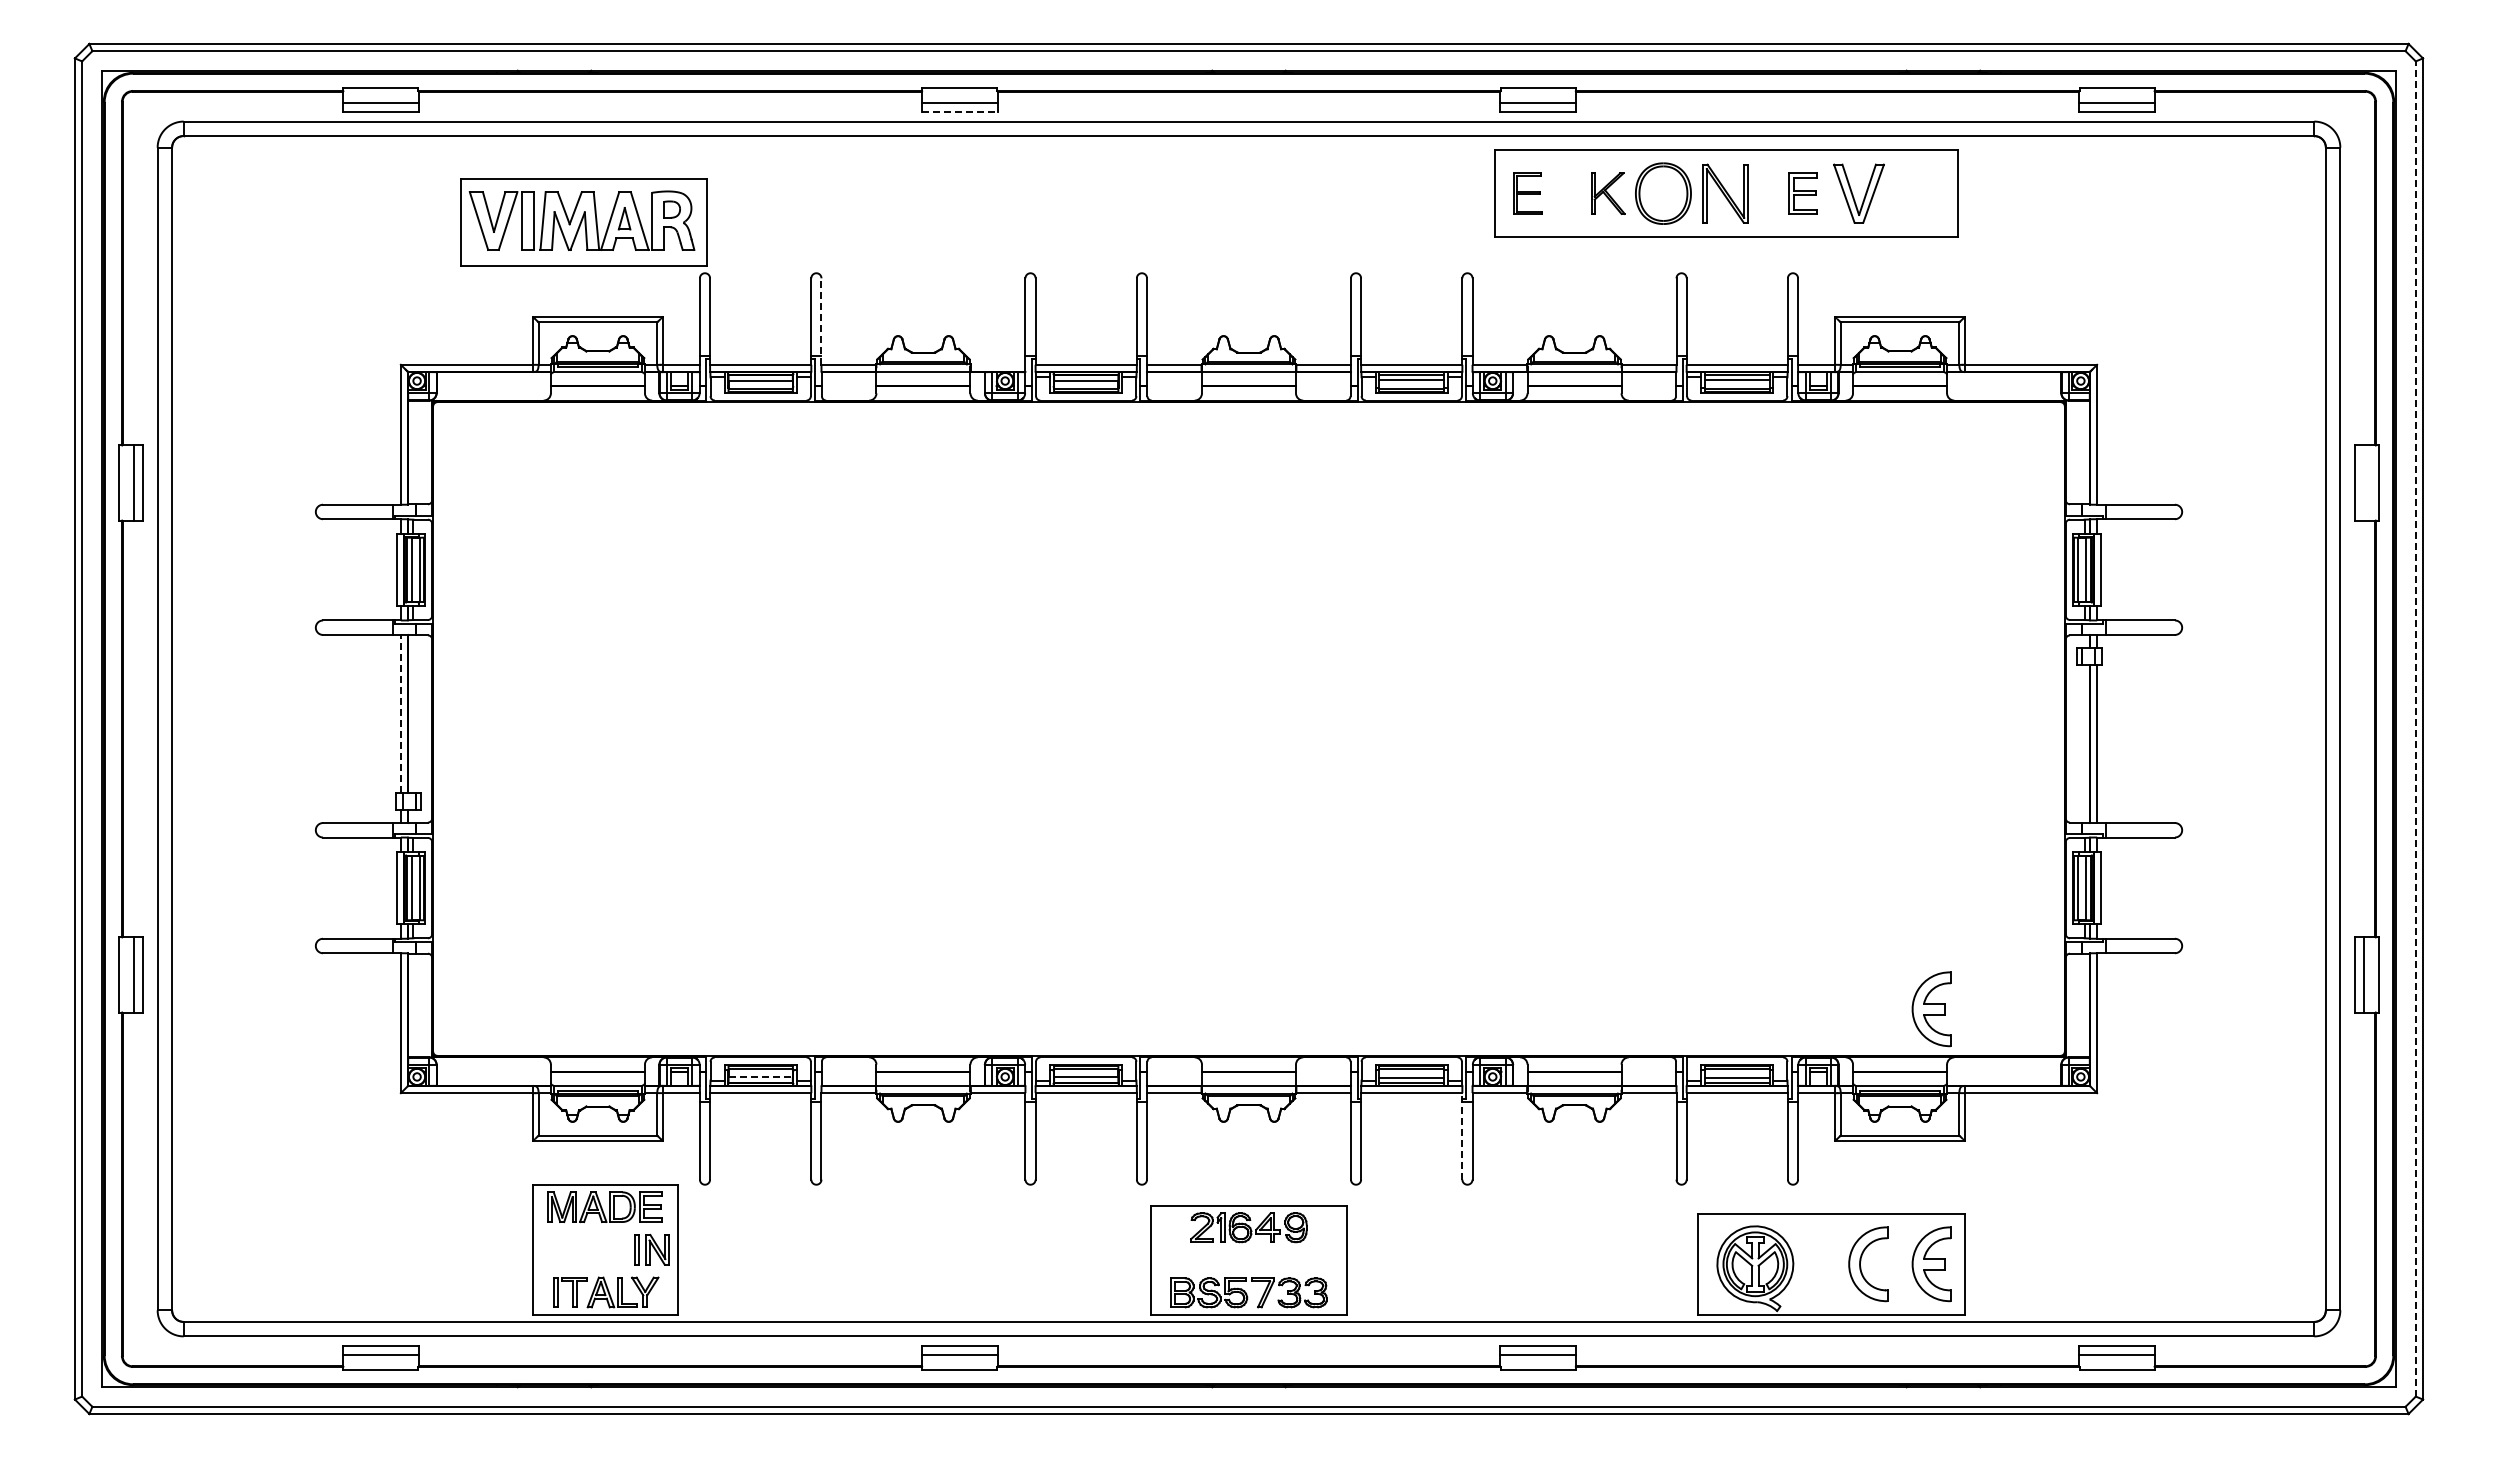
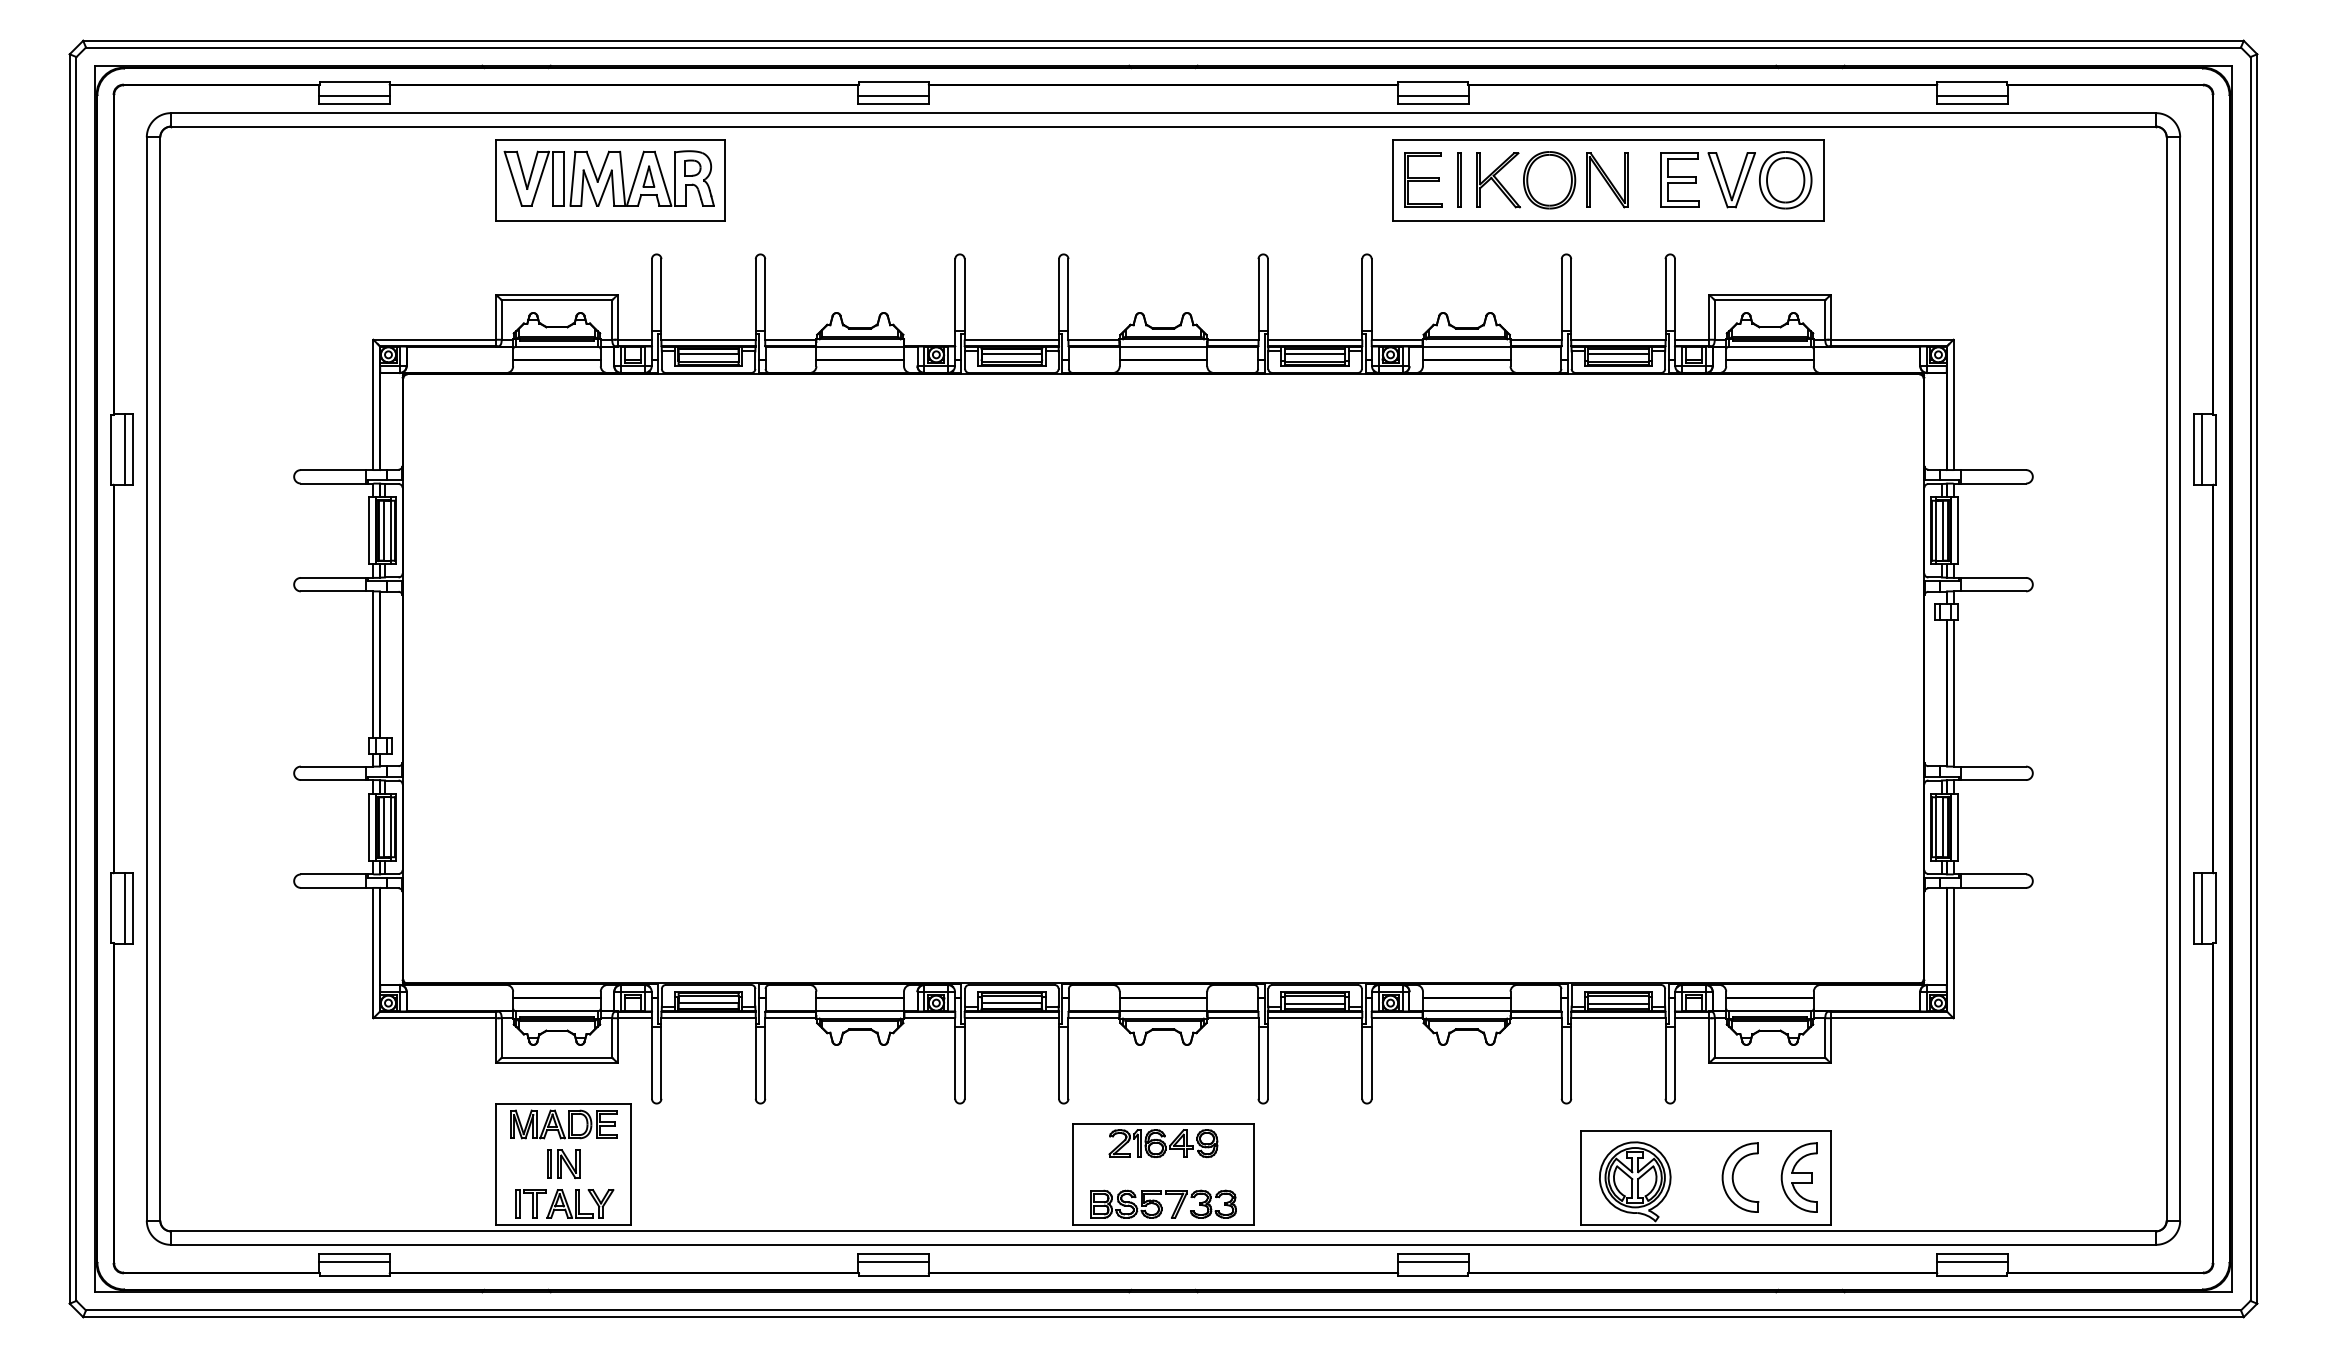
line: (960, 111) -> (894, 103), dashed -> solid
part: (1527, 193) -> (1422, 180), size x1.43
line: (1565, 193) -> (1458, 180), added
part: (1608, 193) -> (1498, 180), size x1.43
part: (1802, 193) -> (1679, 180), size x1.43
part: (1916, 193) -> (1785, 180), added
part: (583, 222) -> (610, 180), moved
line: (821, 321) -> (765, 299), dashed -> solid
line: (2363, 482) -> (2201, 449), added
line: (400, 713) -> (373, 664), dashed -> solid
line: (2415, 729) -> (2250, 679), dashed -> solid
part: (1931, 1009) -> (1799, 940), removed
line: (761, 1077) -> (709, 1003), dashed -> solid
line: (1462, 1135) -> (1362, 1057), dashed -> solid
part: (651, 1249) -> (563, 1163), moved

